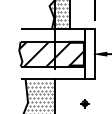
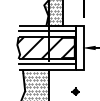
line: (52, 35) -> (46, 31), added
line: (52, 72) -> (46, 64), added

